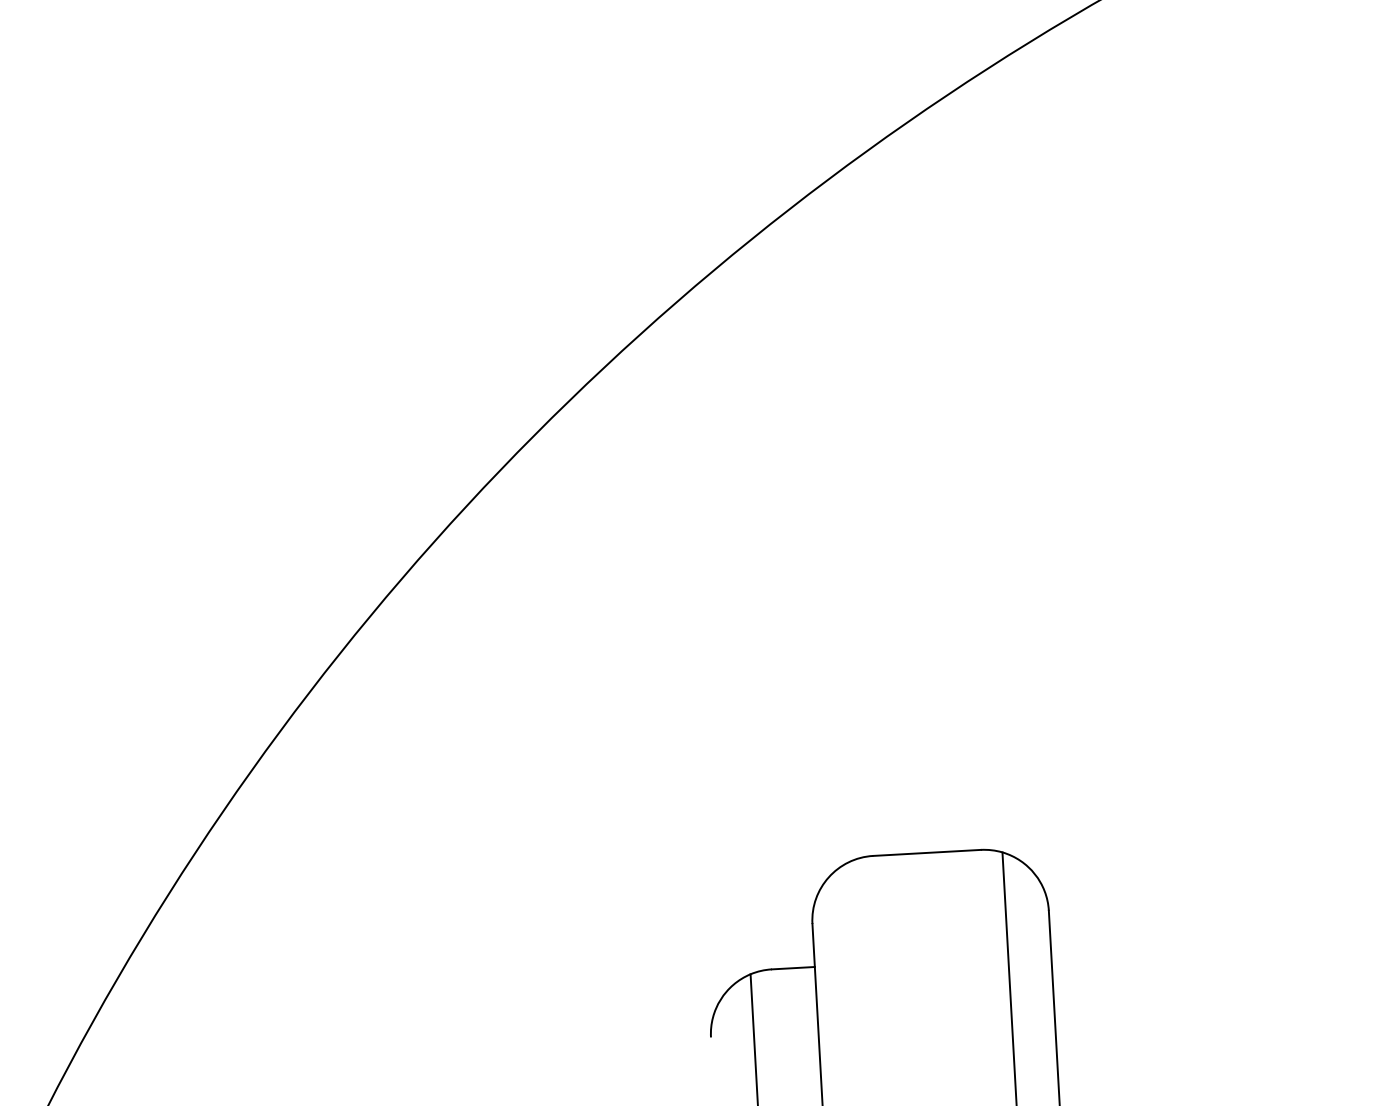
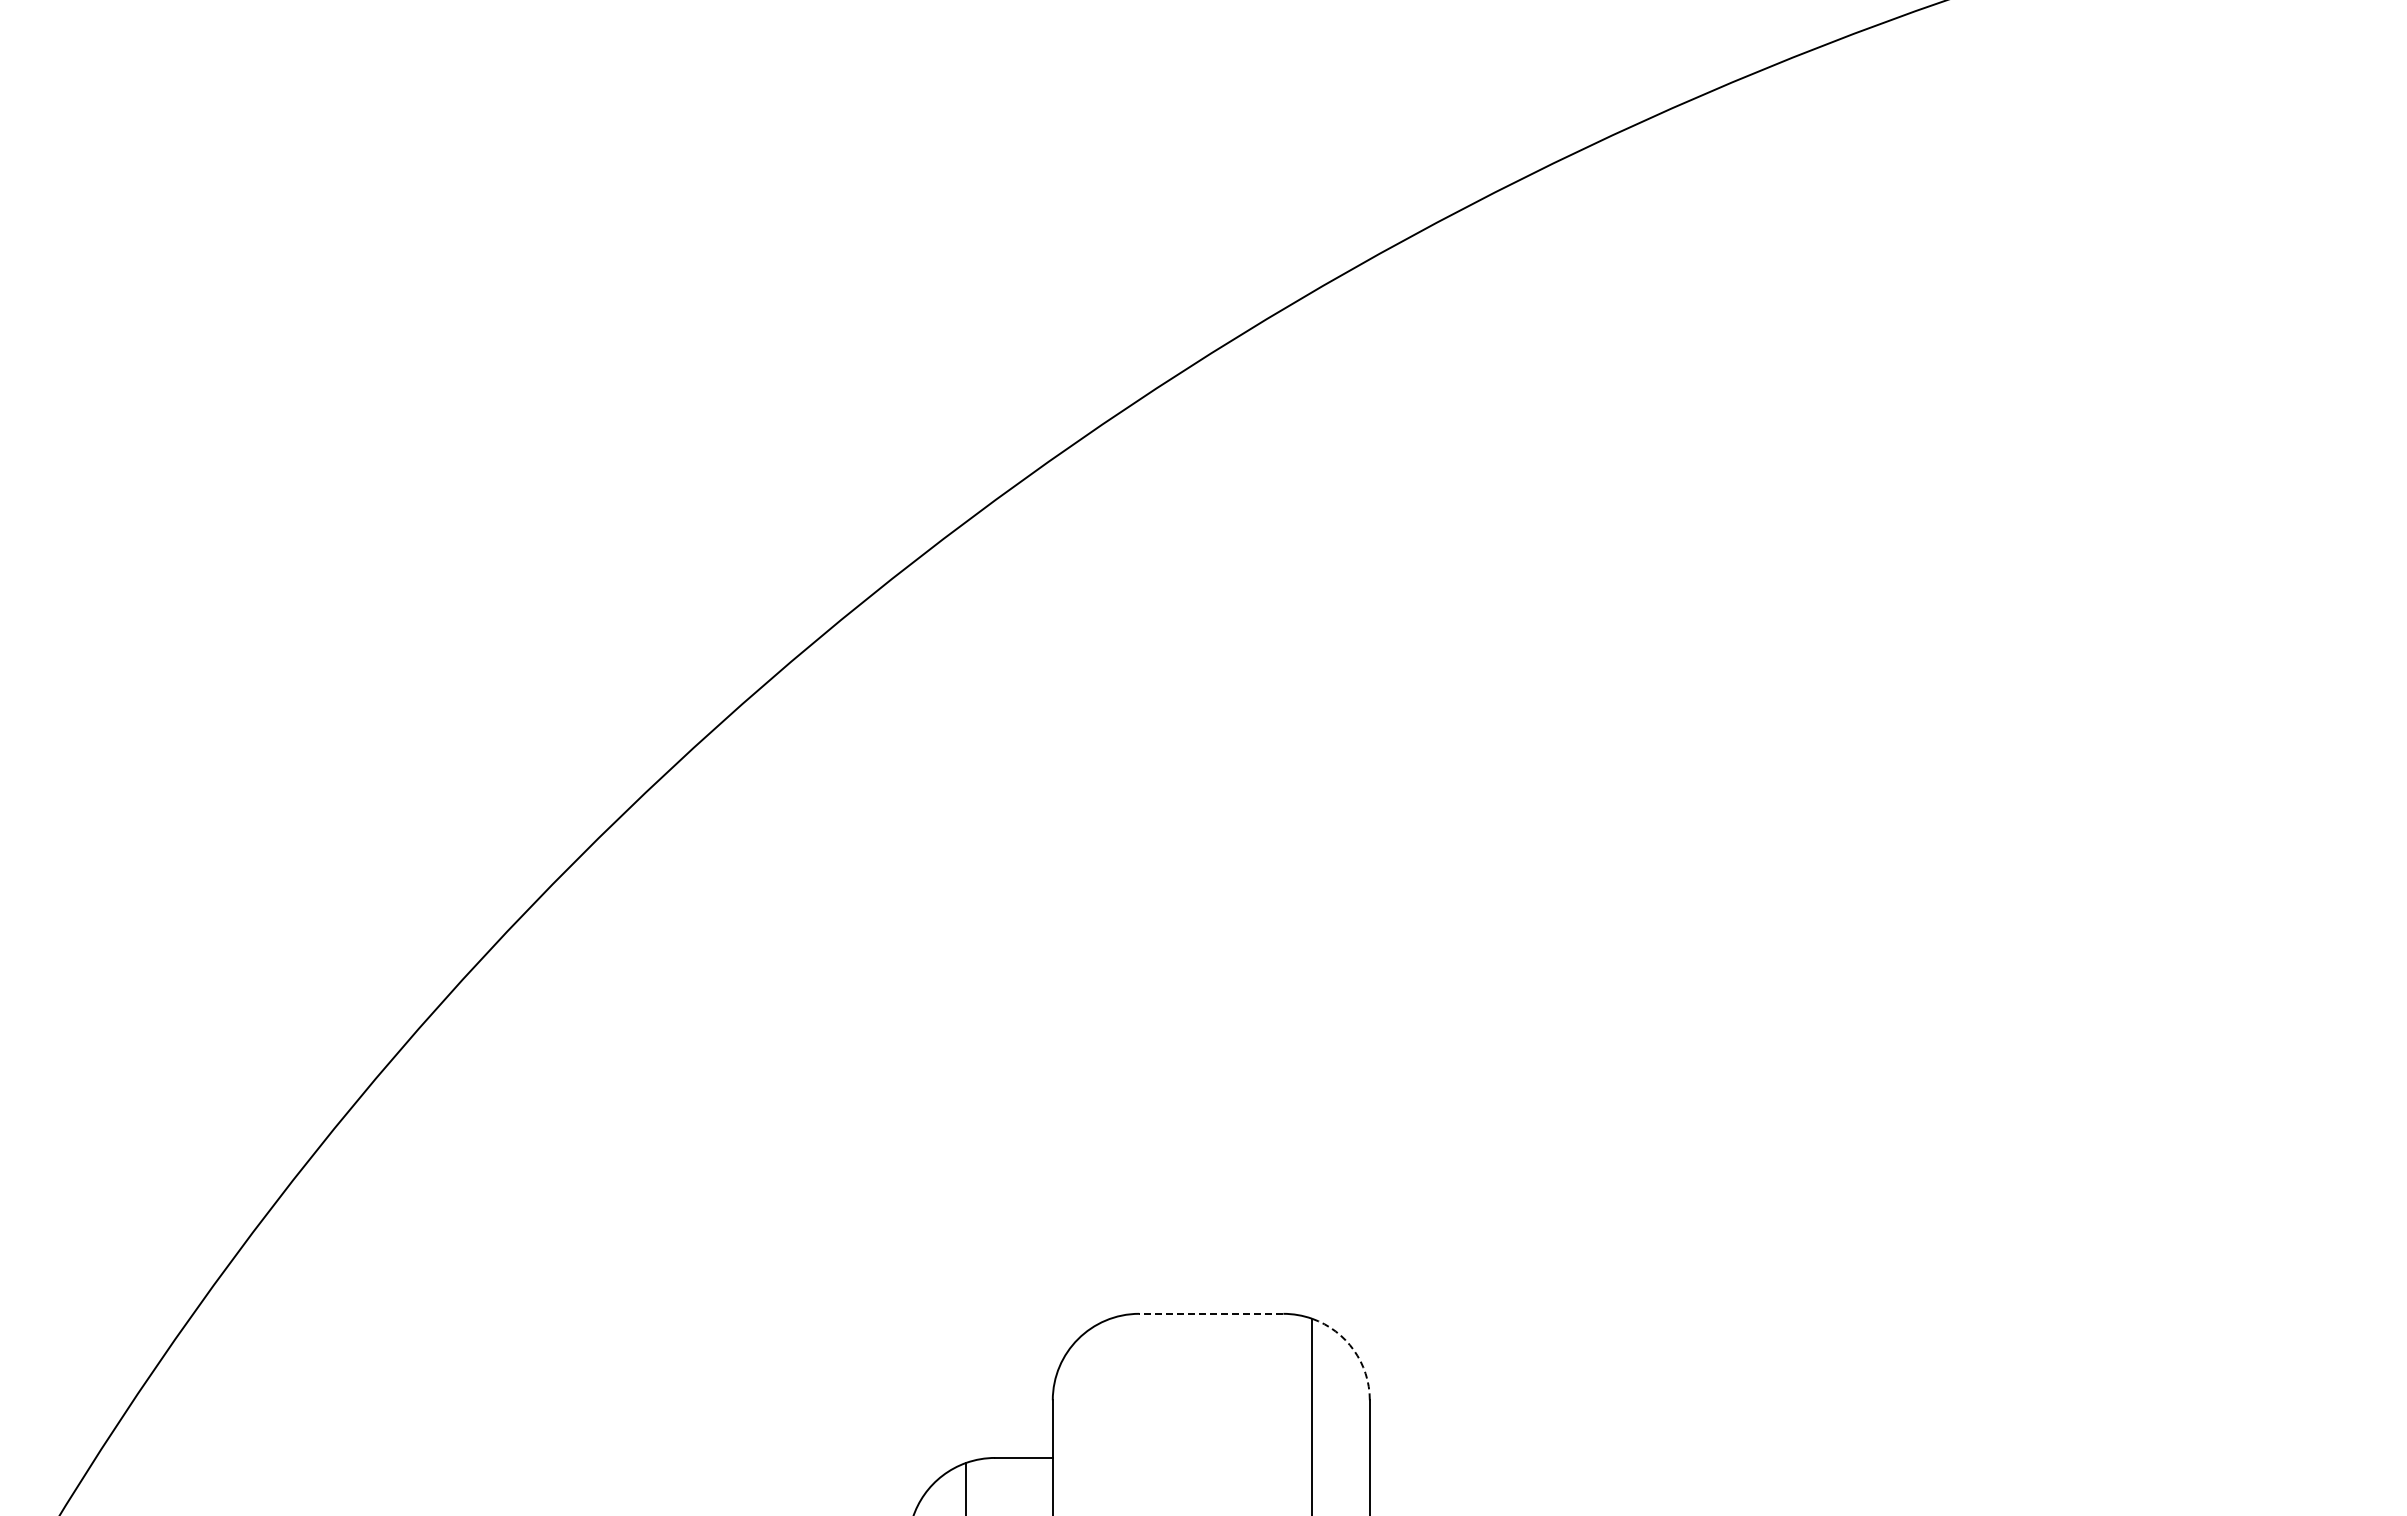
line: (926, 852) -> (1210, 1313), solid -> dashed
arc: (1034, 874) -> (1353, 1350), solid -> dashed

